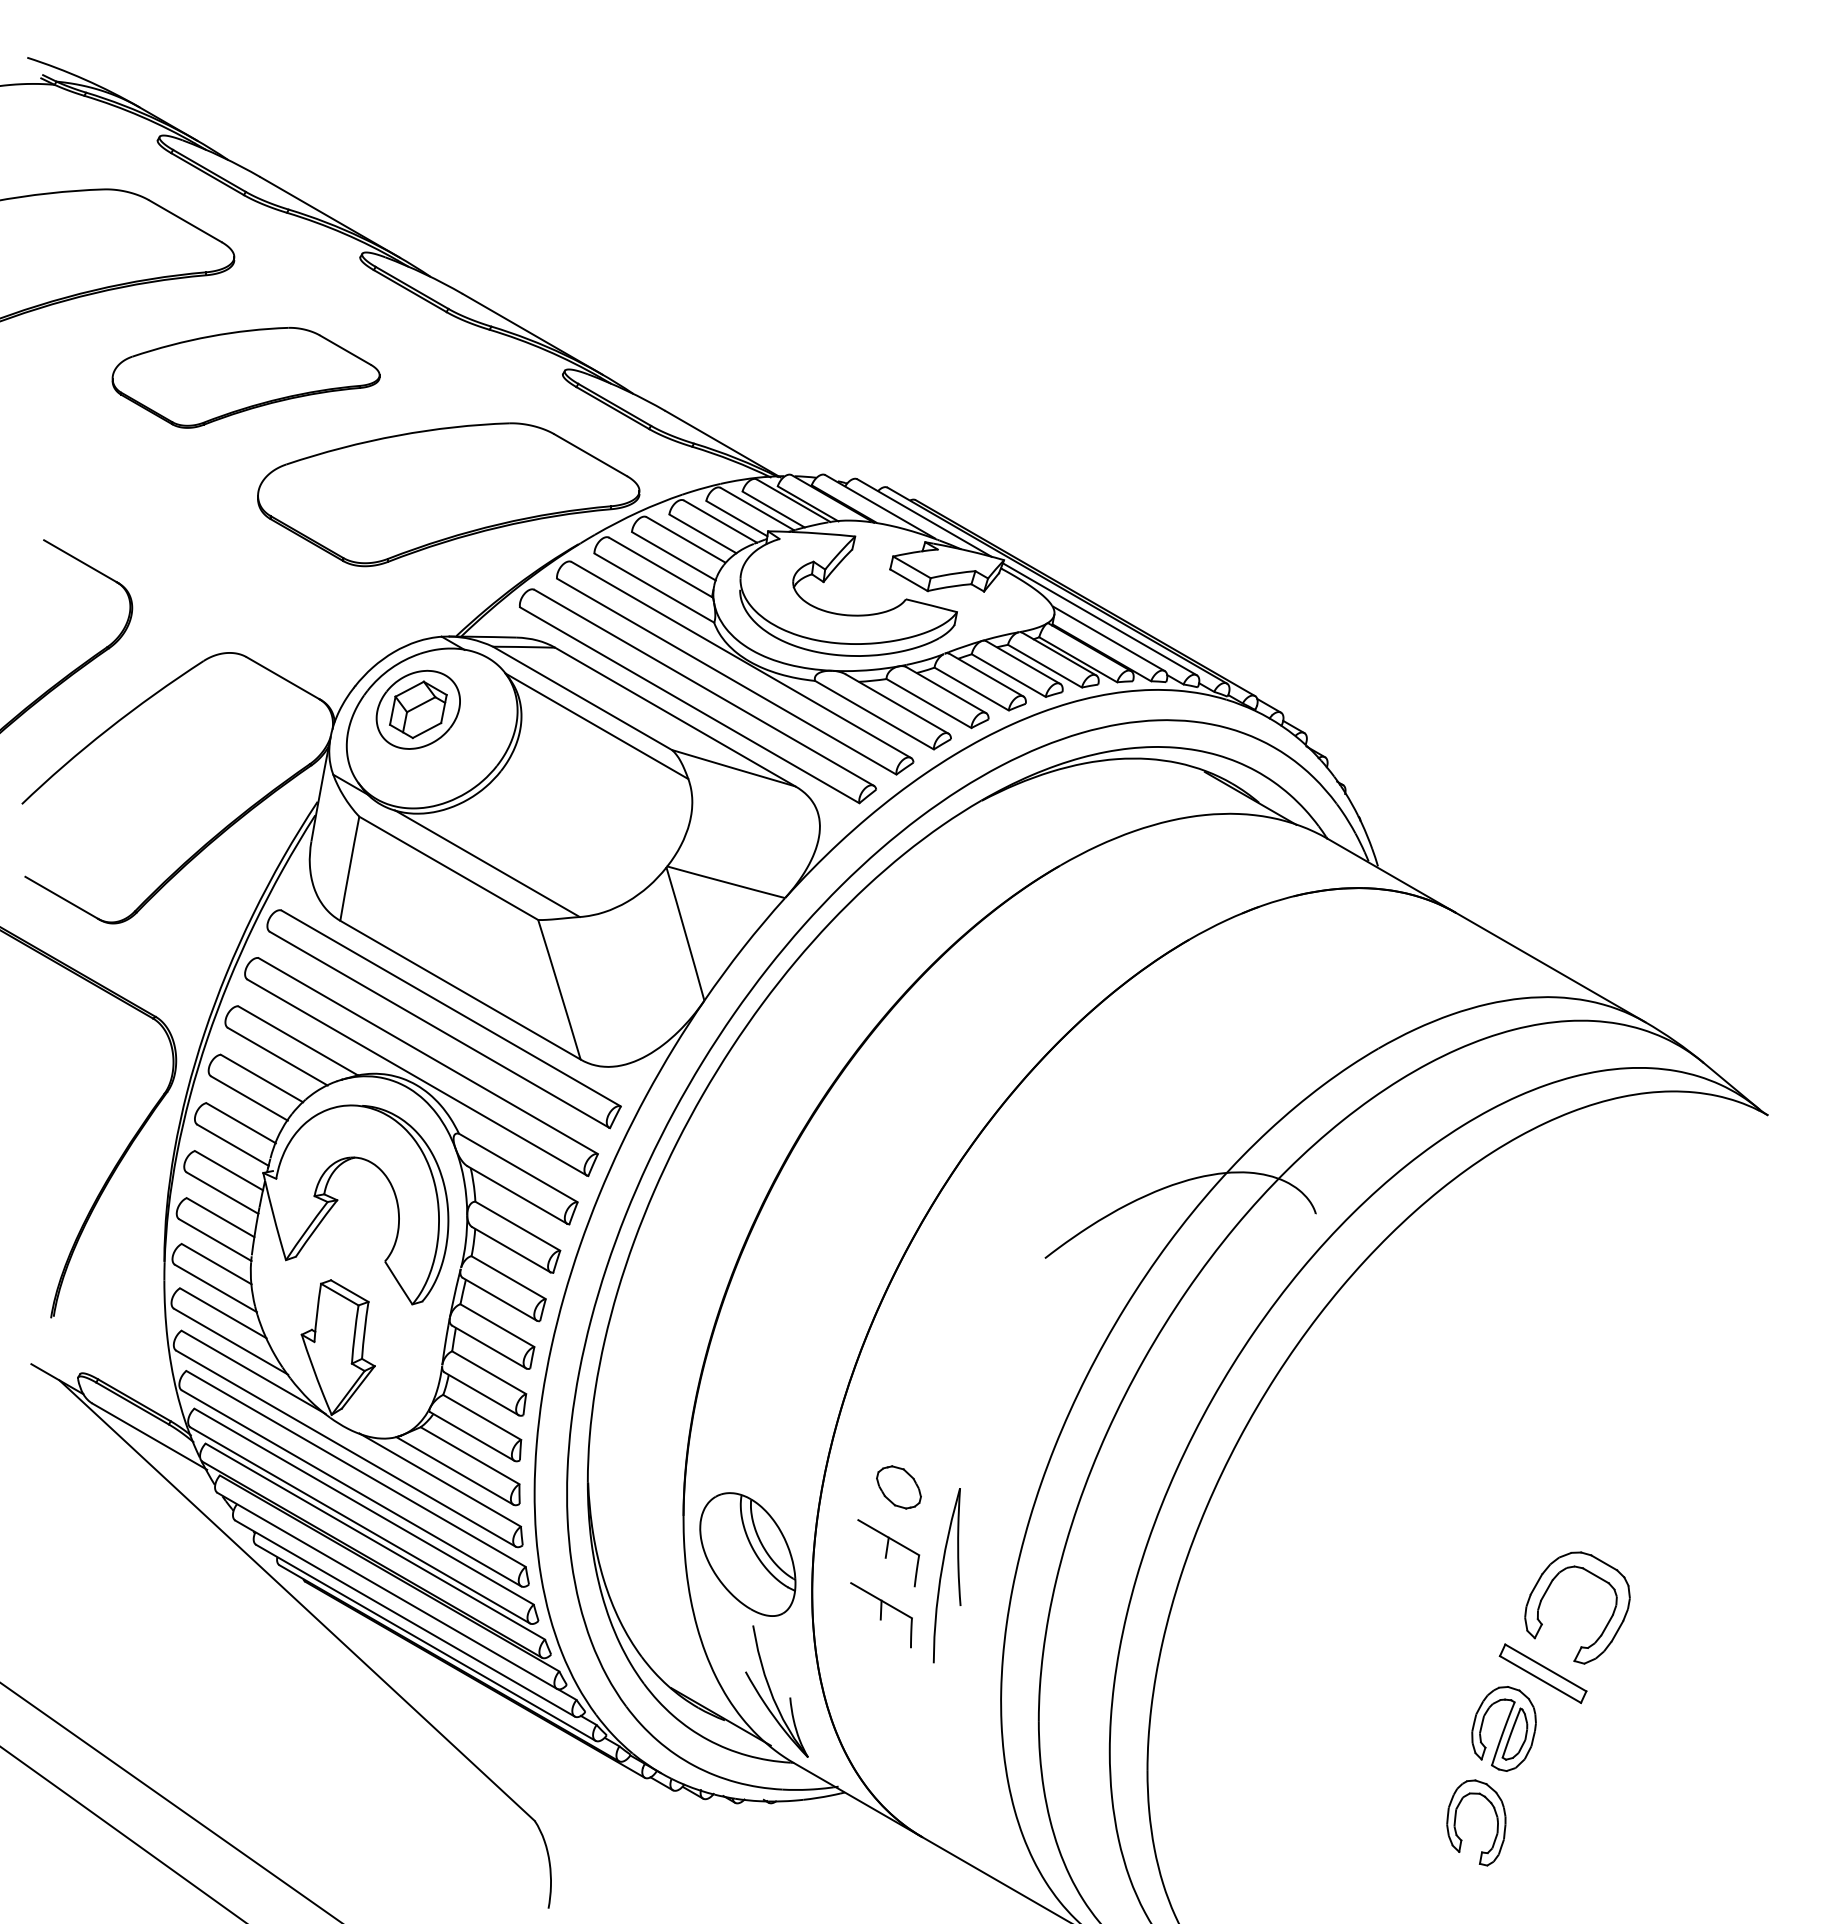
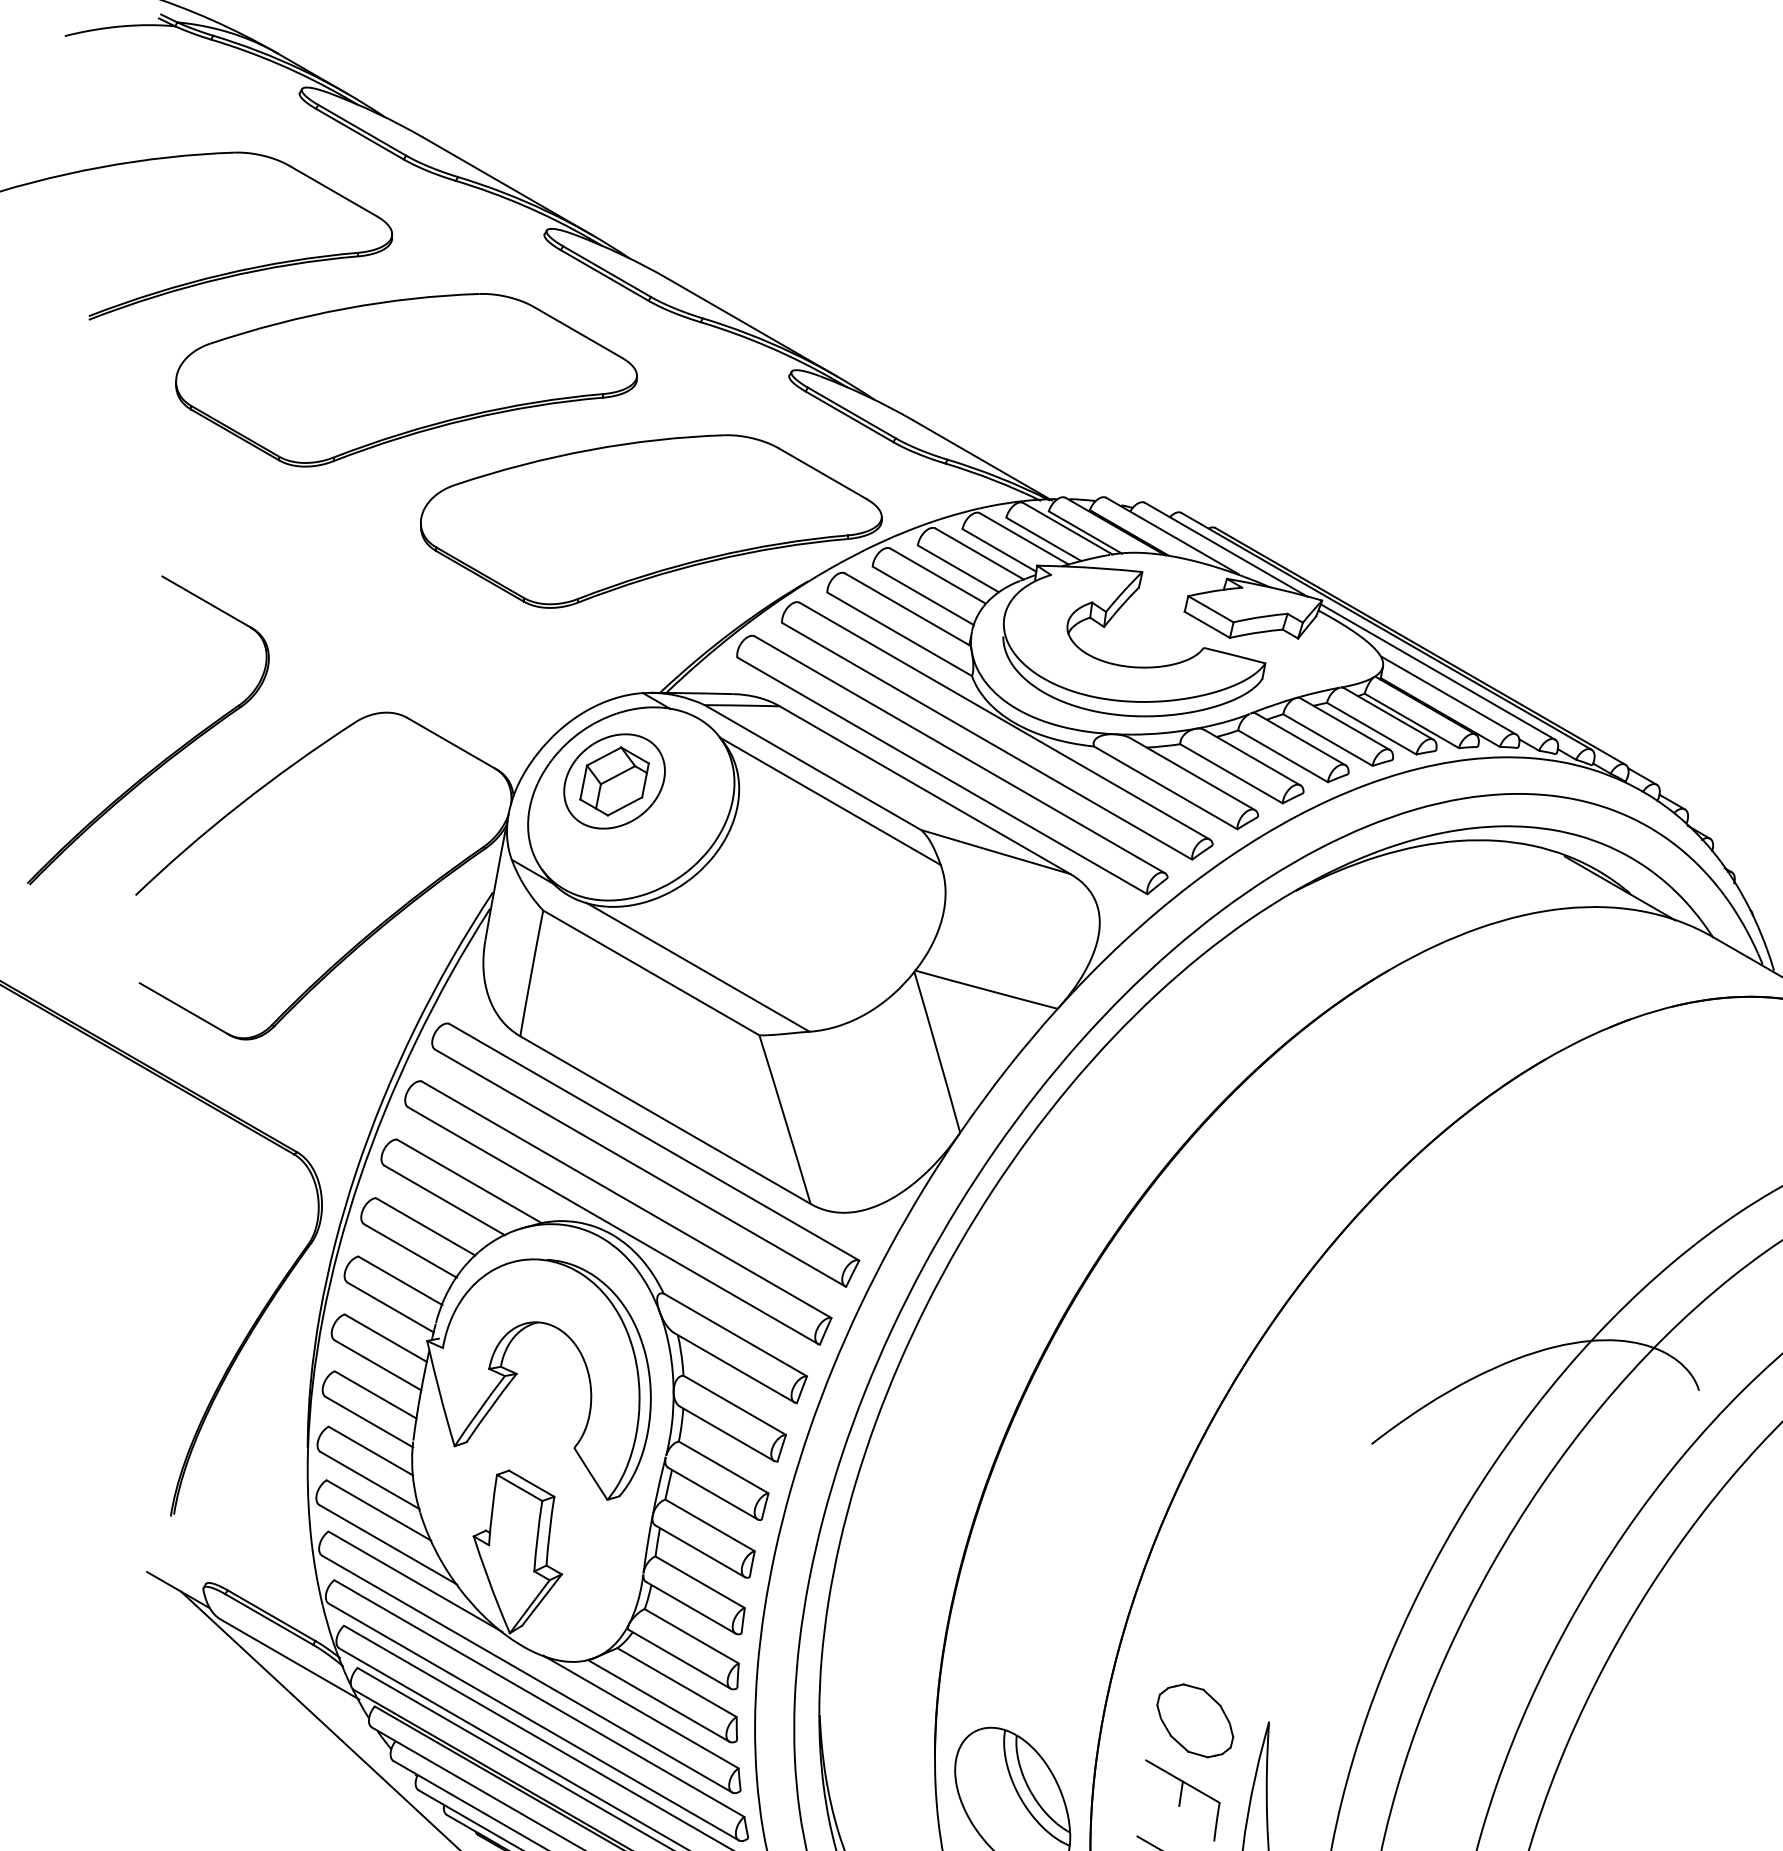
part: (245, 377) -> (405, 379), size x1.43
part: (898, 1487) -> (1194, 1720), size x1.43

